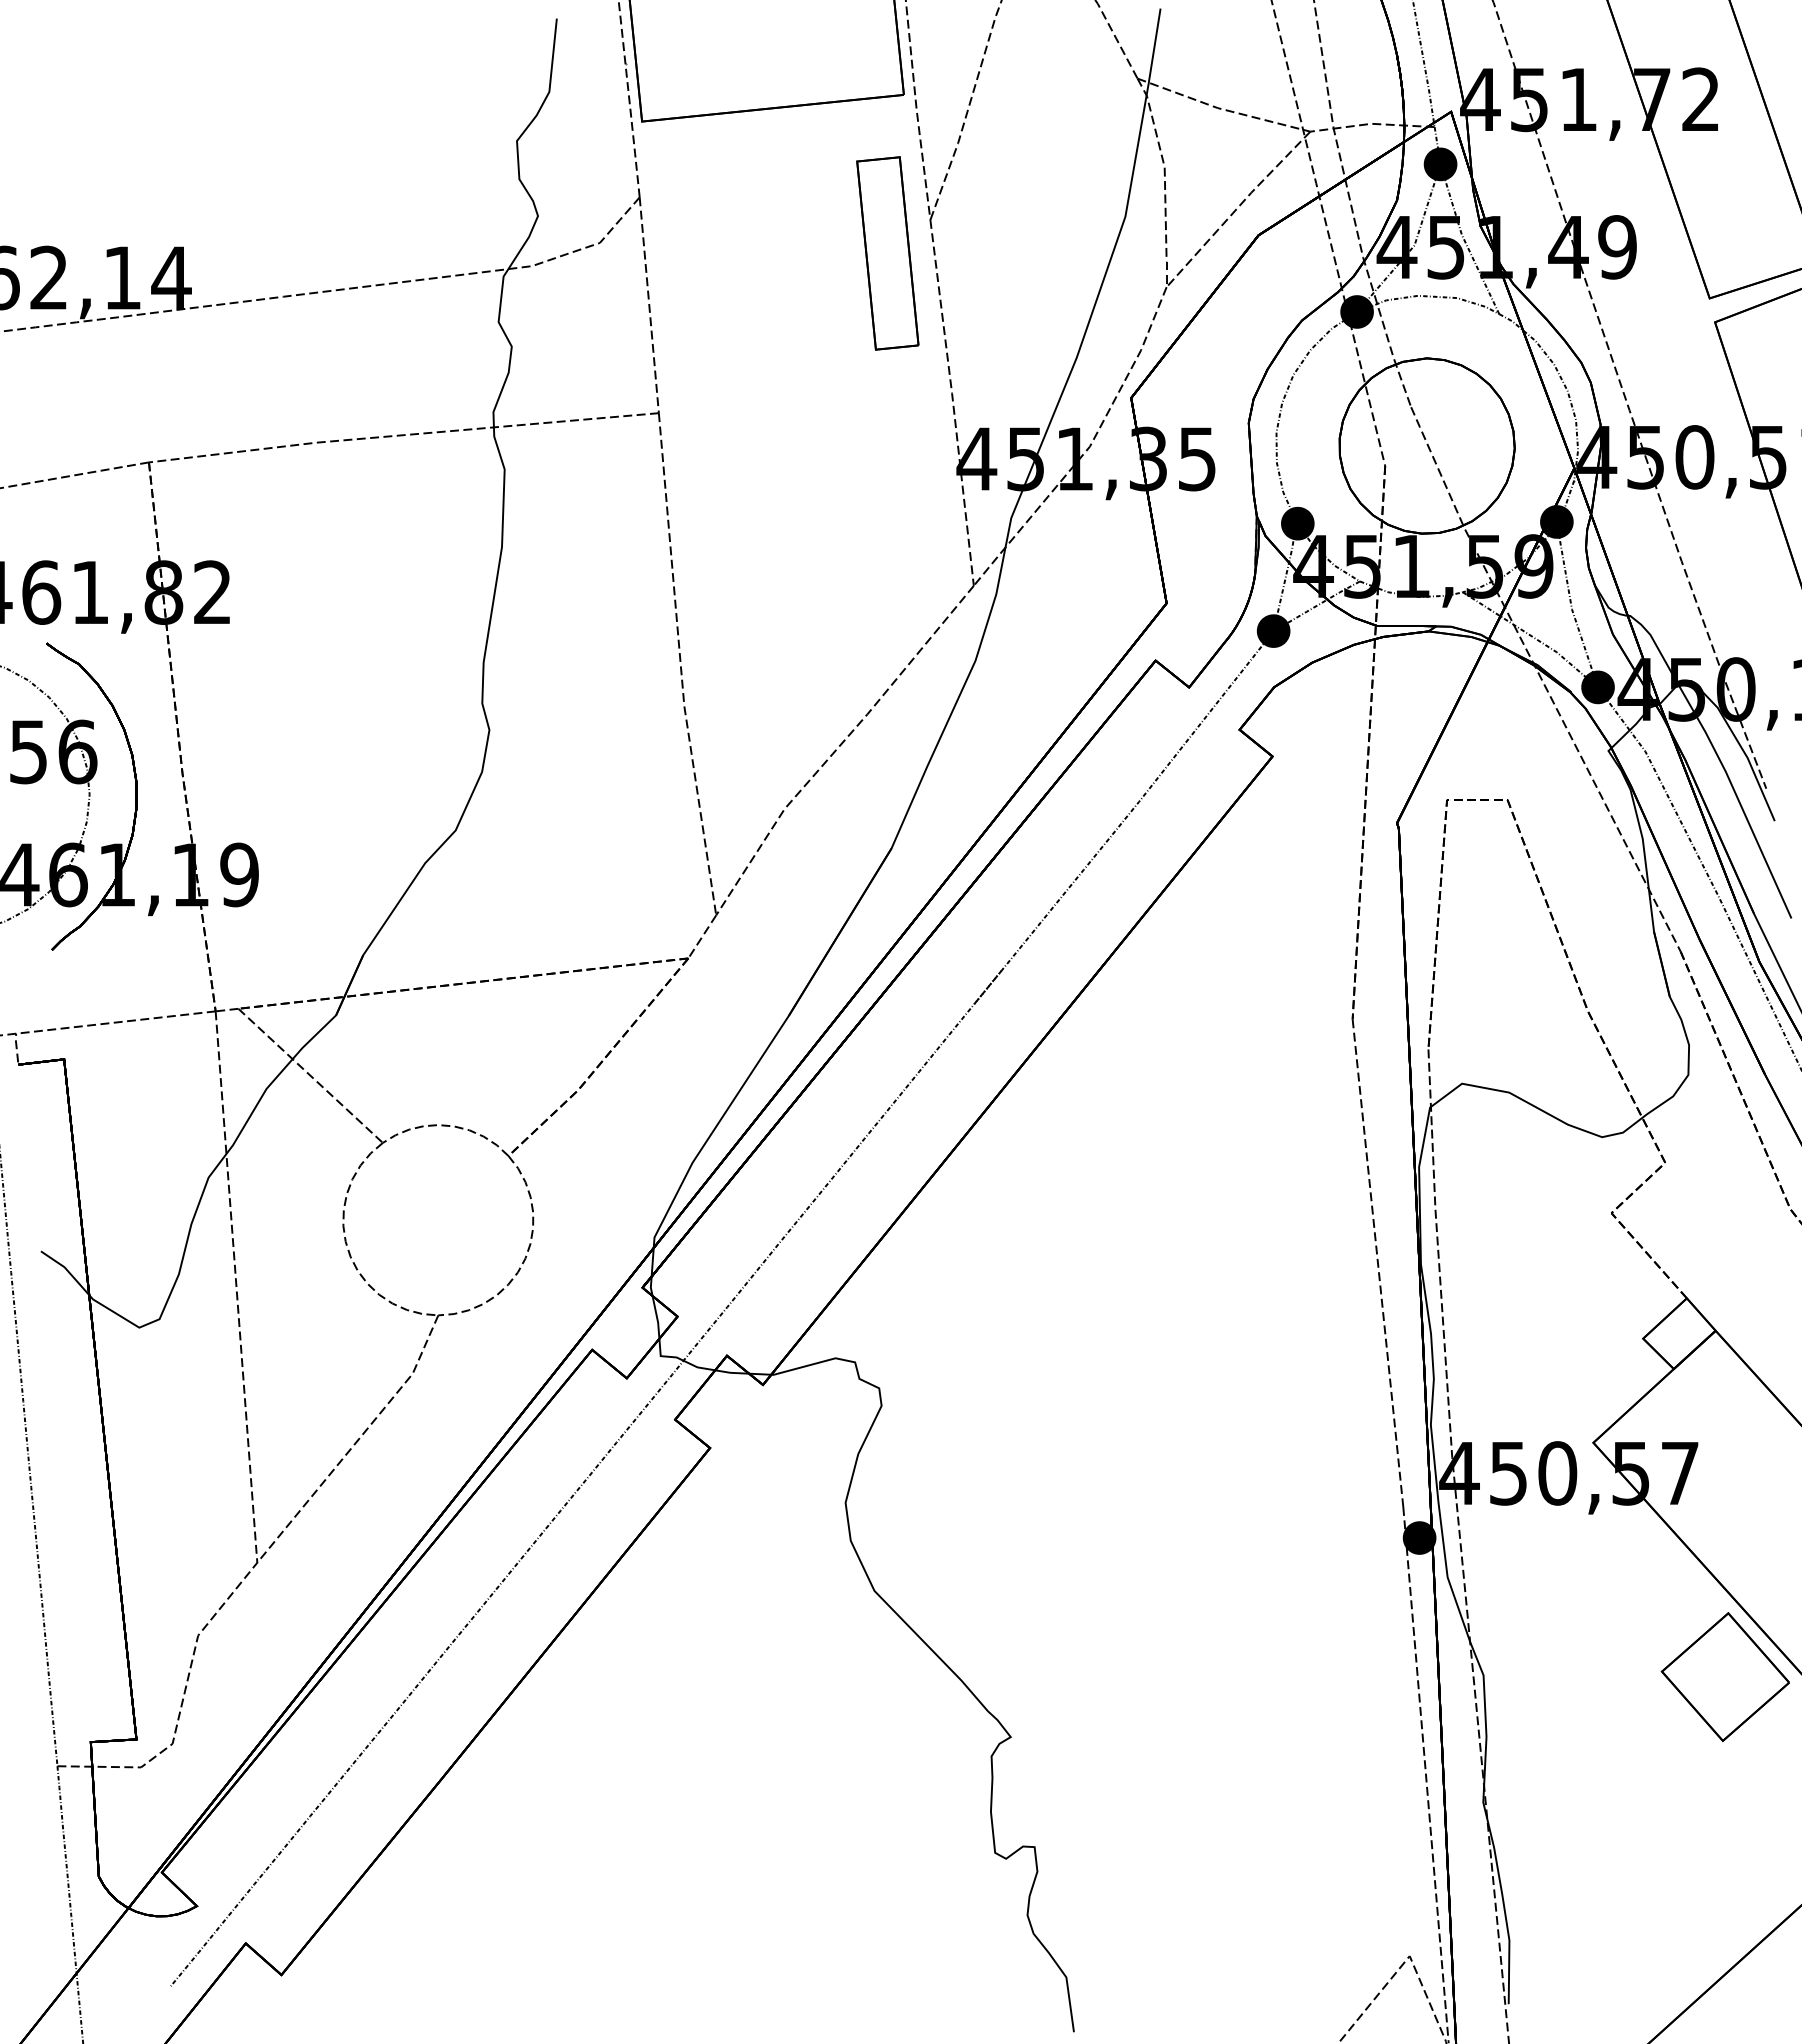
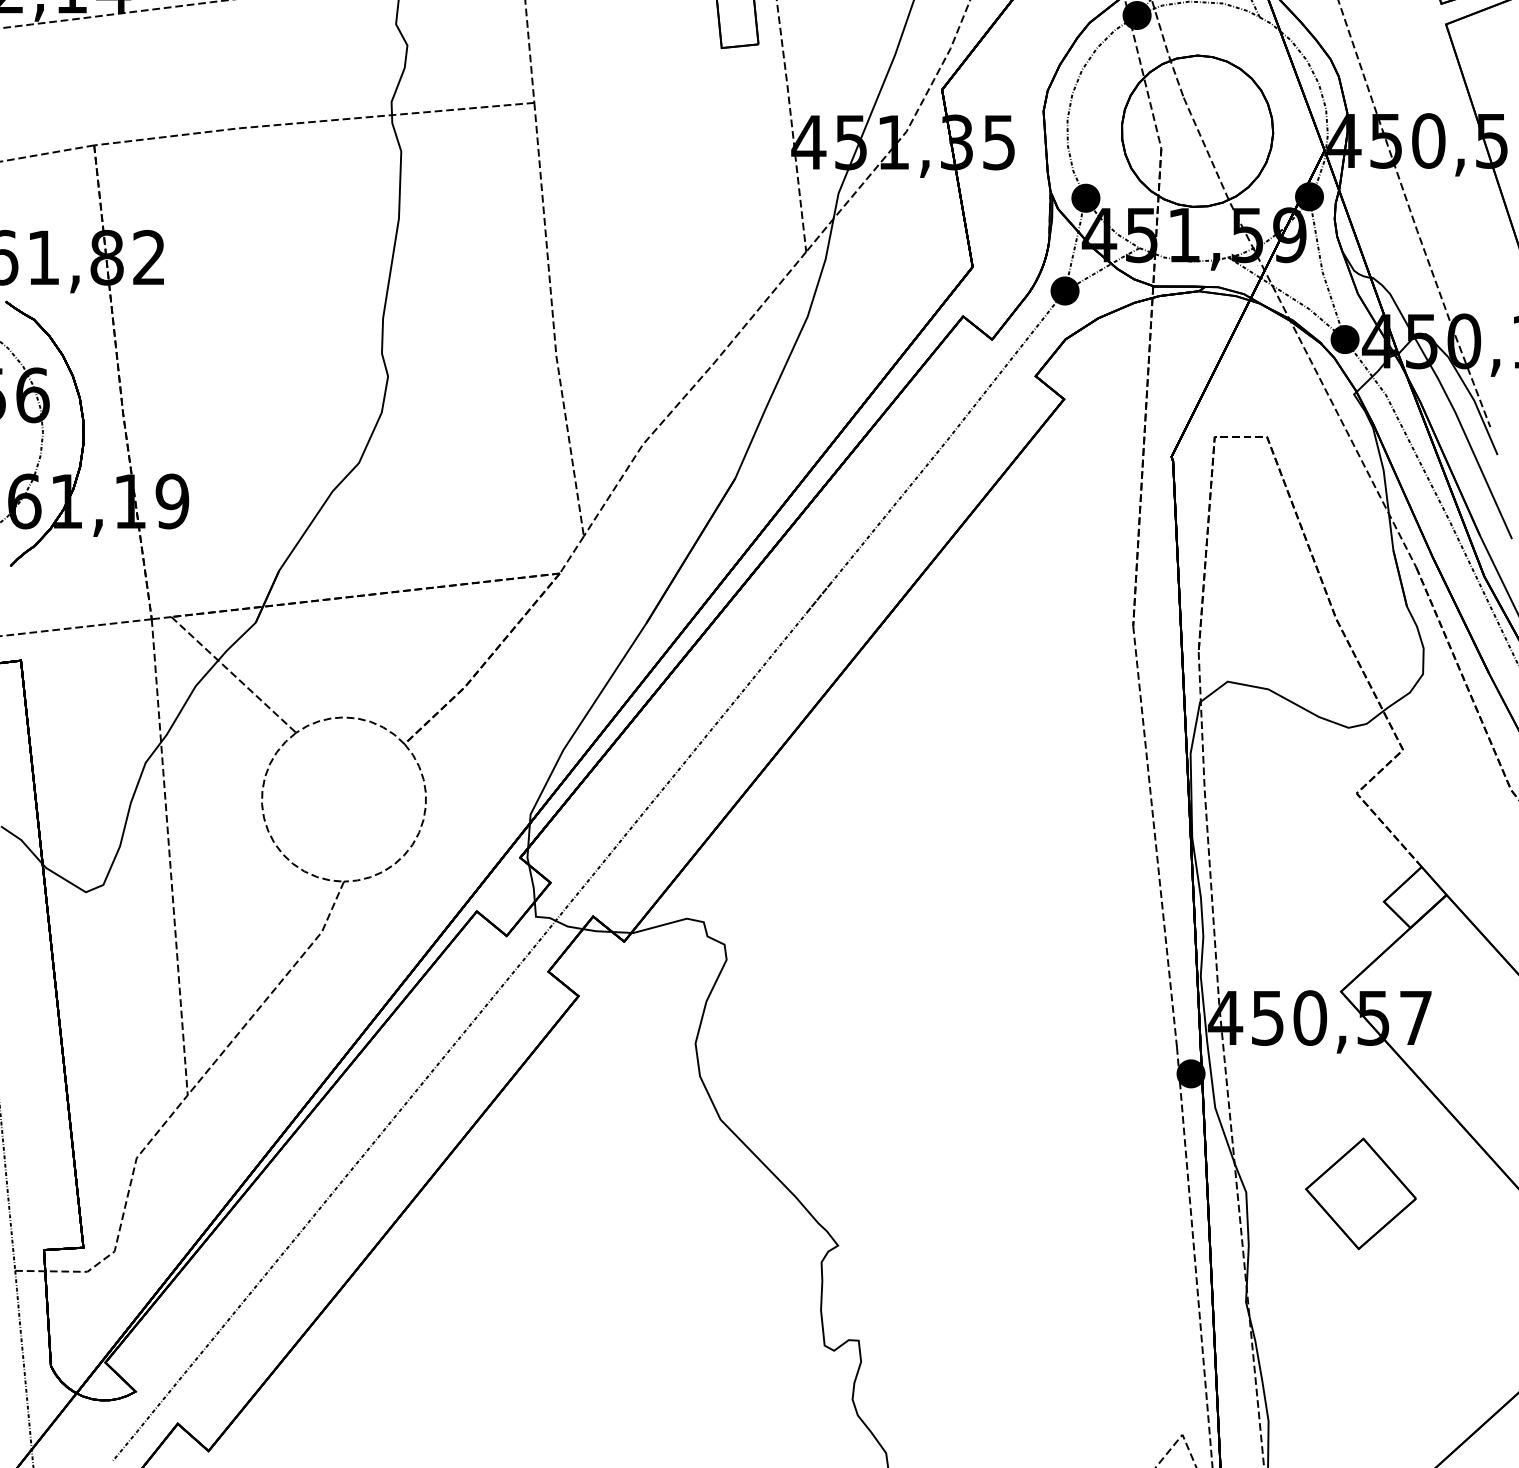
part: (1724, 1677) -> (1360, 1194), moved

